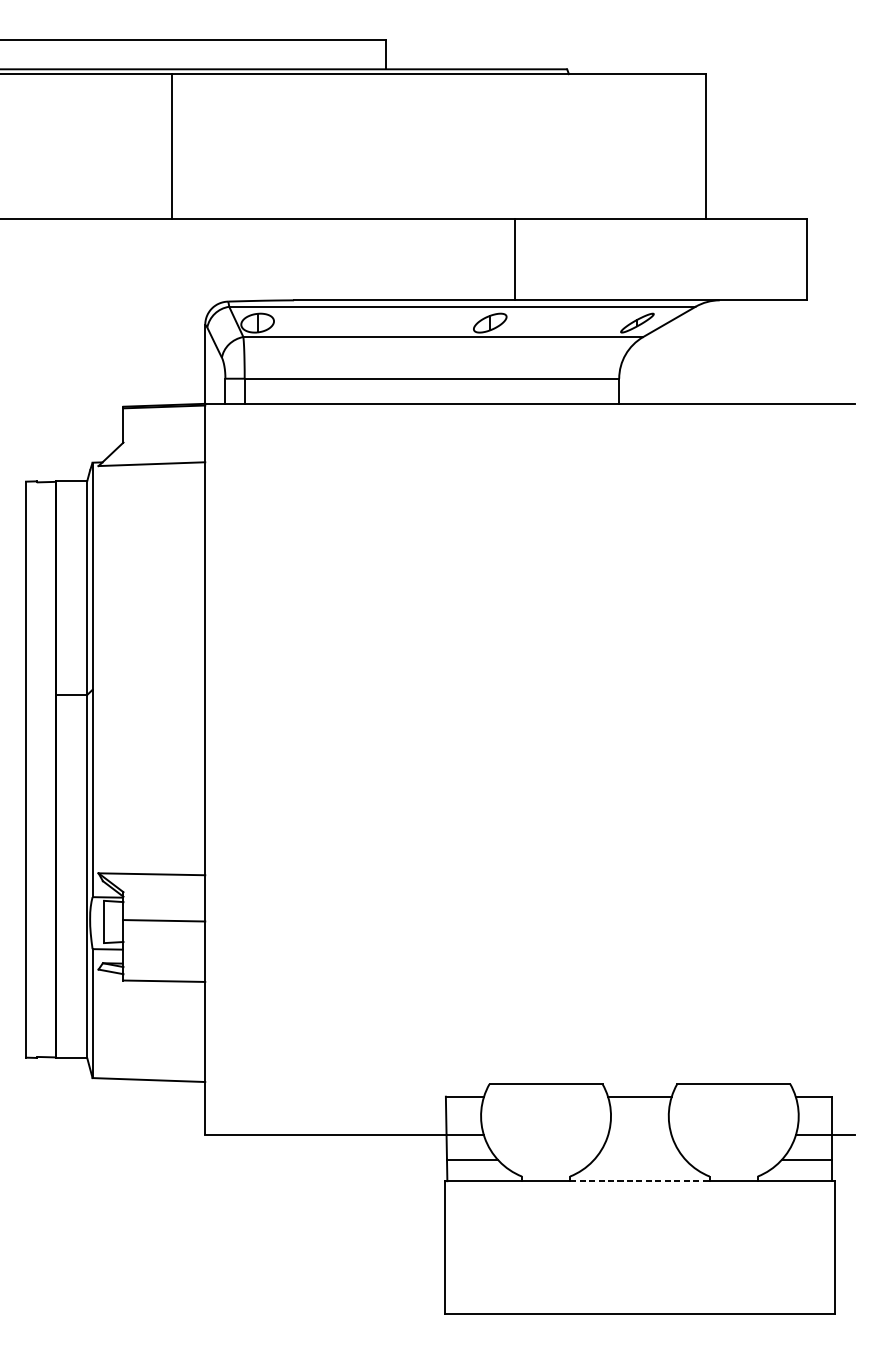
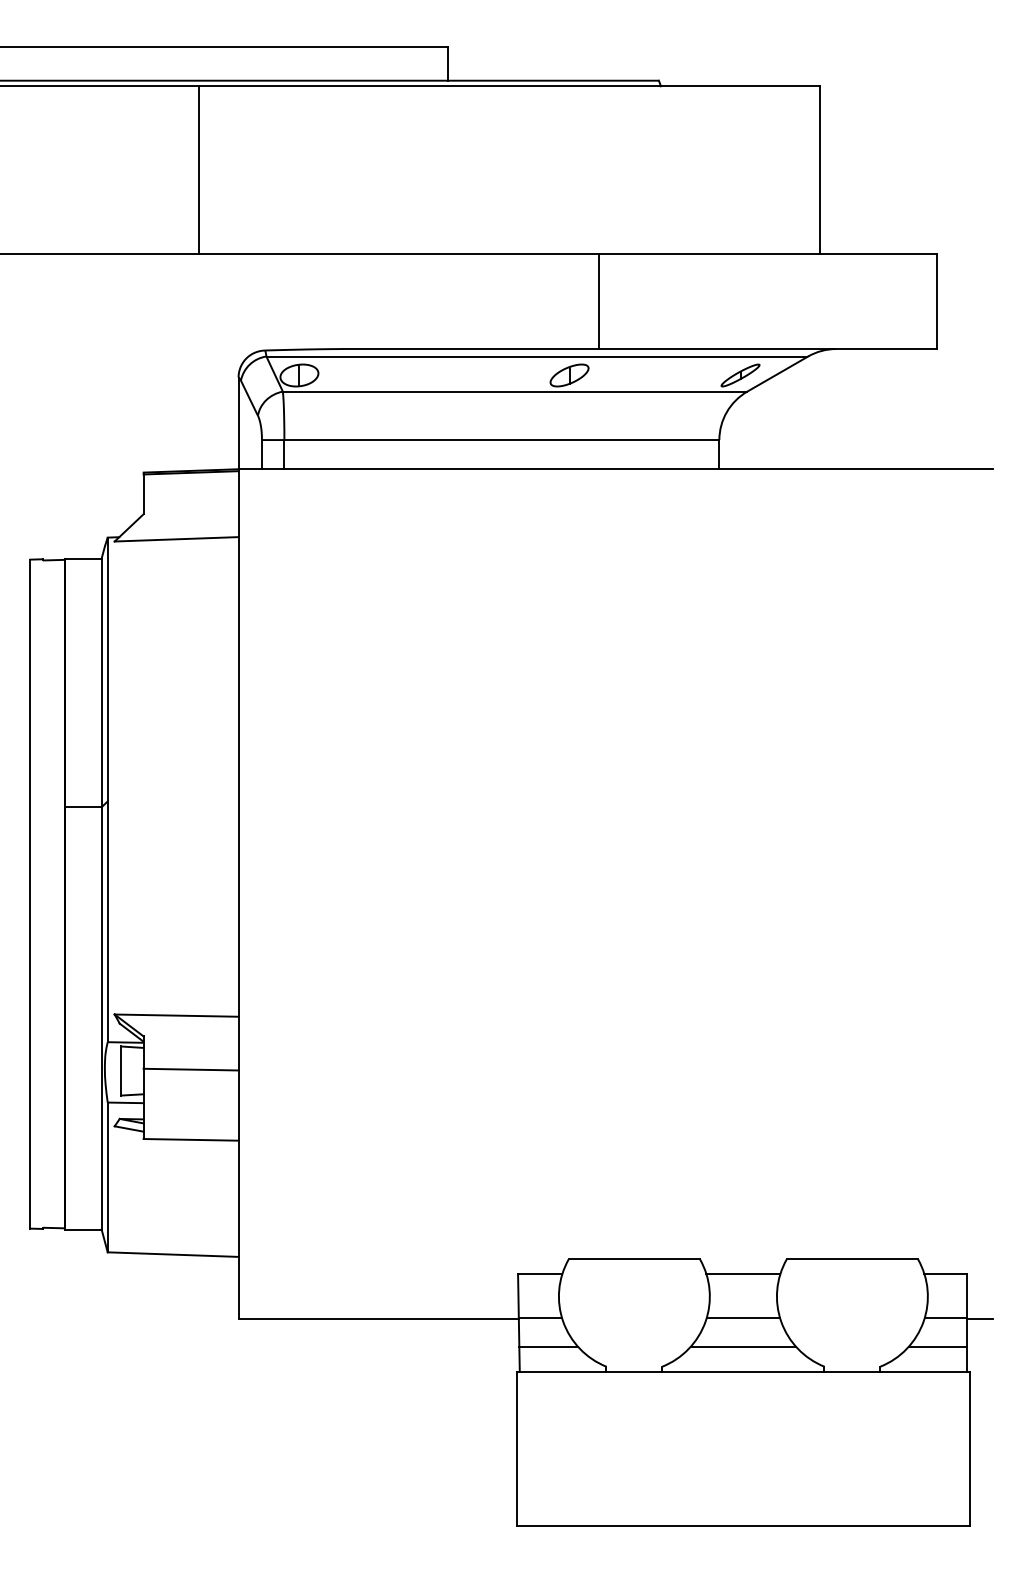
line: (639, 1135) -> (743, 1318), added
line: (639, 1159) -> (743, 1346), added
line: (639, 1181) -> (743, 1372), dashed -> solid

